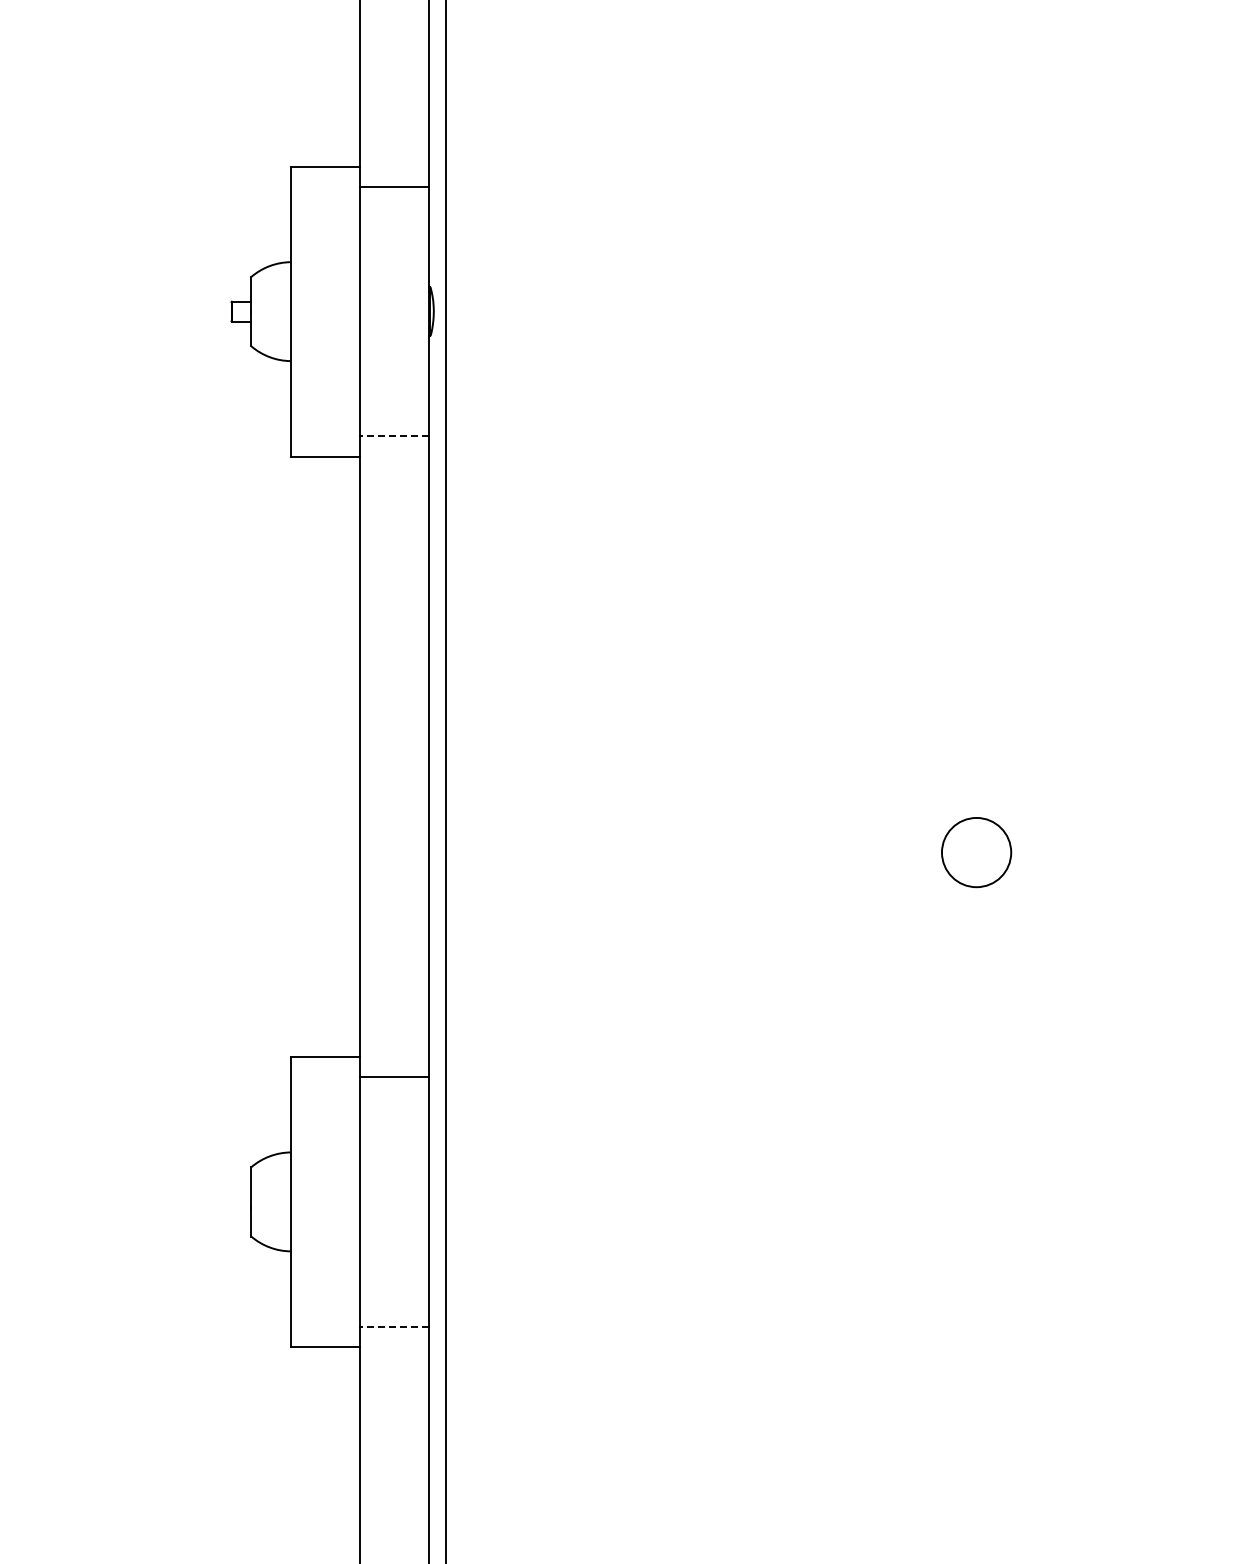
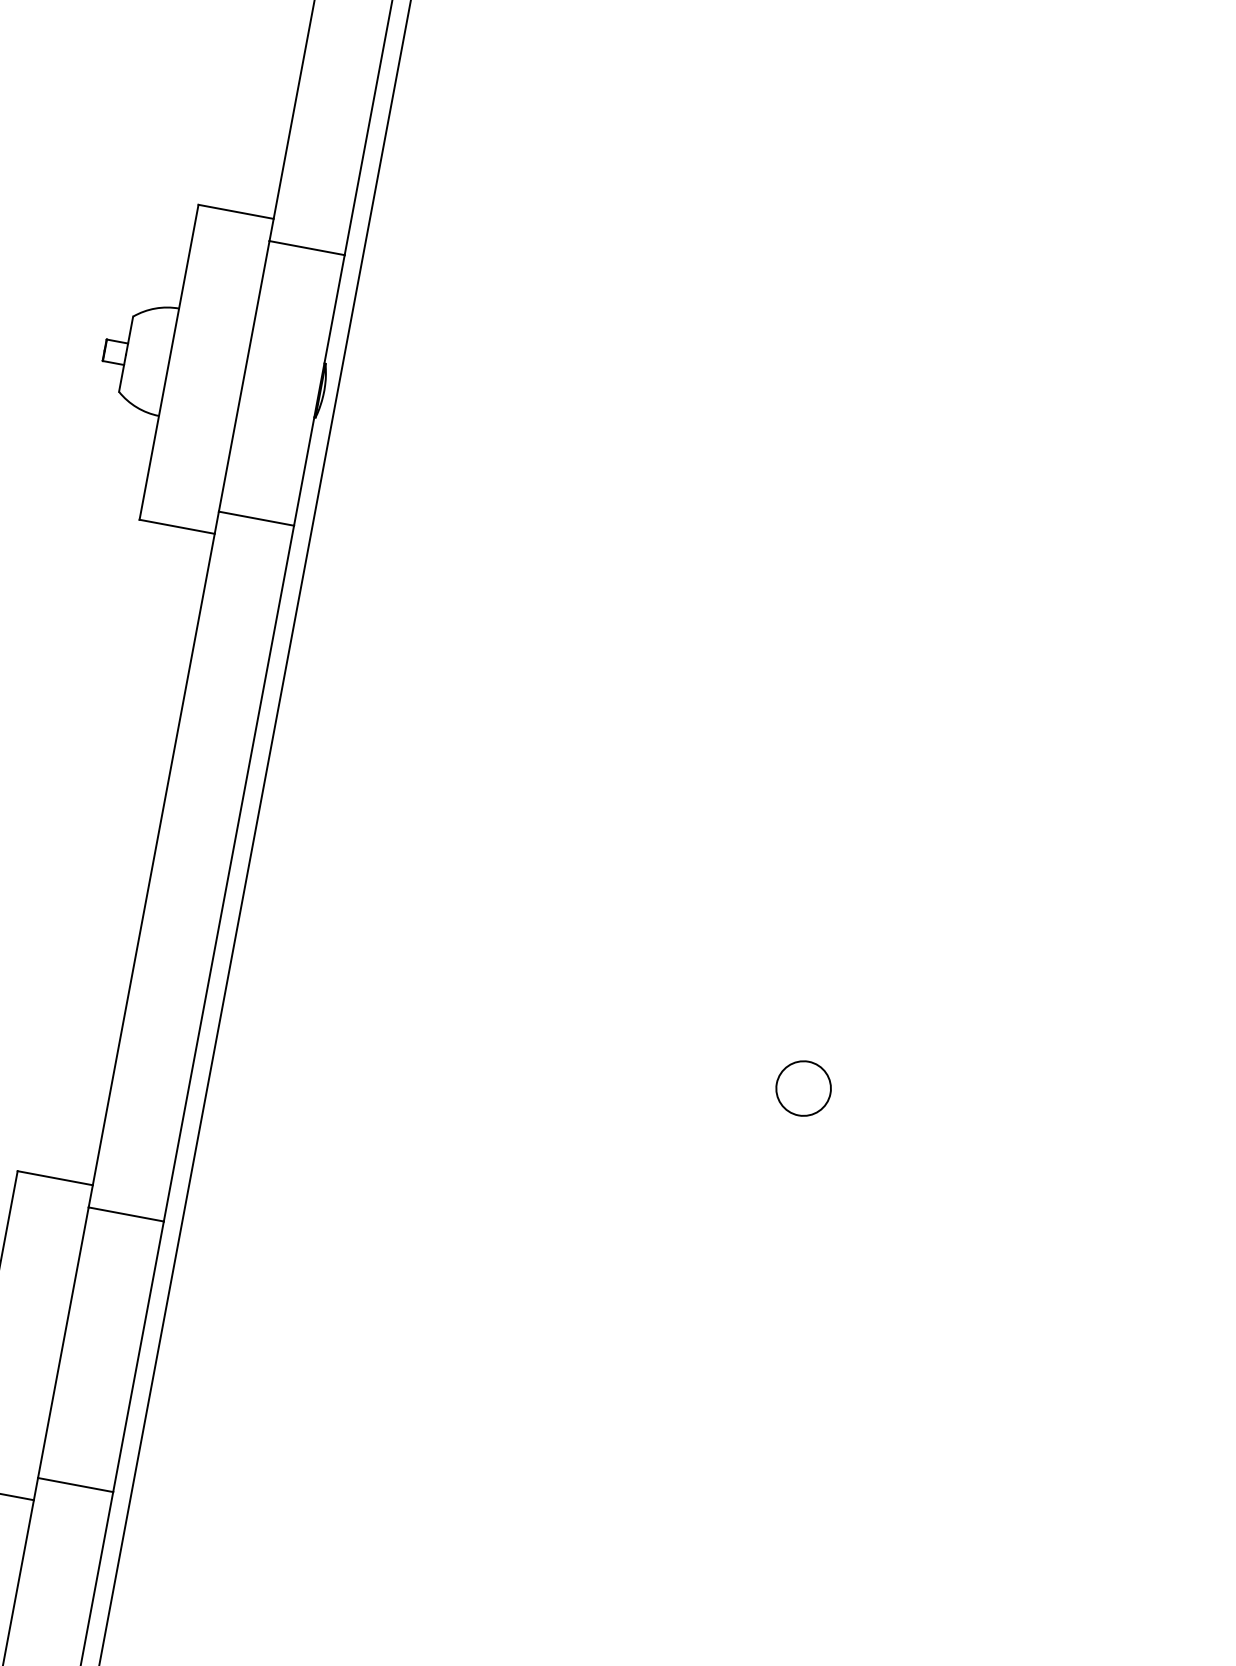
line: (394, 436) -> (256, 518), dashed -> solid
circle: (976, 851) -> (803, 1087), size x0.71
line: (394, 1326) -> (75, 1484), dashed -> solid

